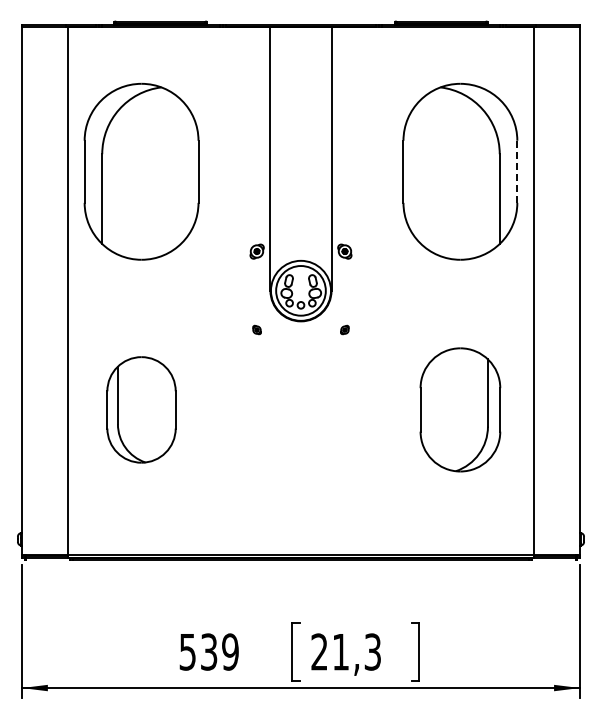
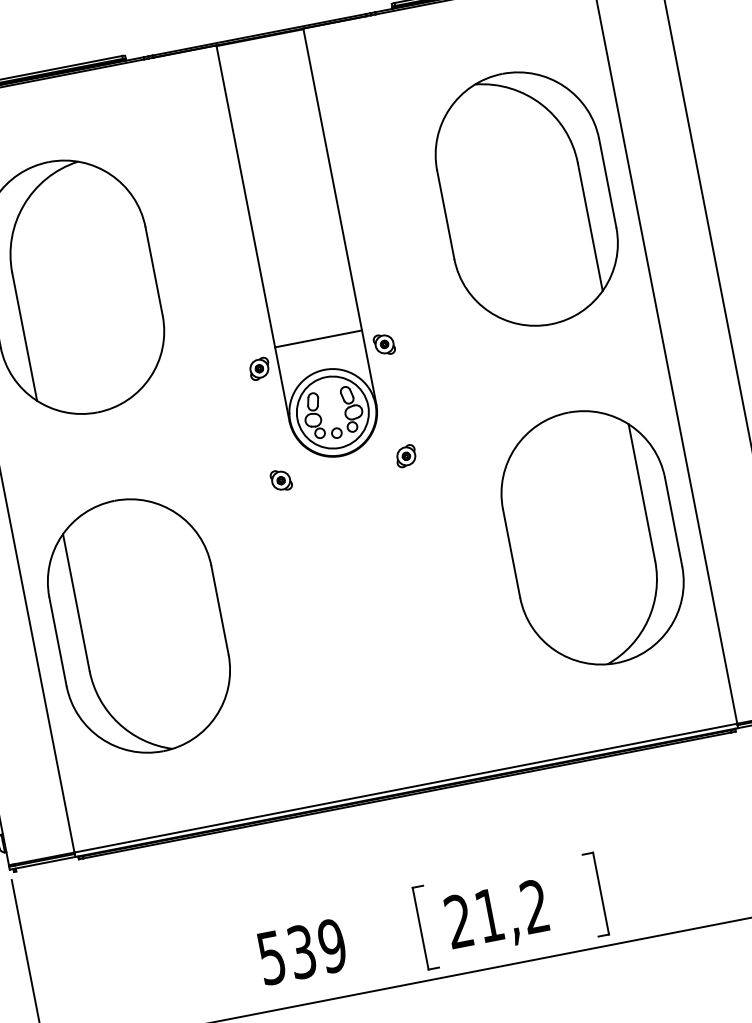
line: (517, 171) -> (607, 182), dashed -> solid
line: (300, 239) -> (317, 339), added
part: (256, 329) -> (280, 479), size x1.67
part: (344, 329) -> (405, 455), size x1.67
part: (141, 409) -> (138, 625), size x1.67
part: (460, 409) -> (592, 537), size x1.43
text: (372, 651) -> (534, 905), 21,3 -> 21,2

